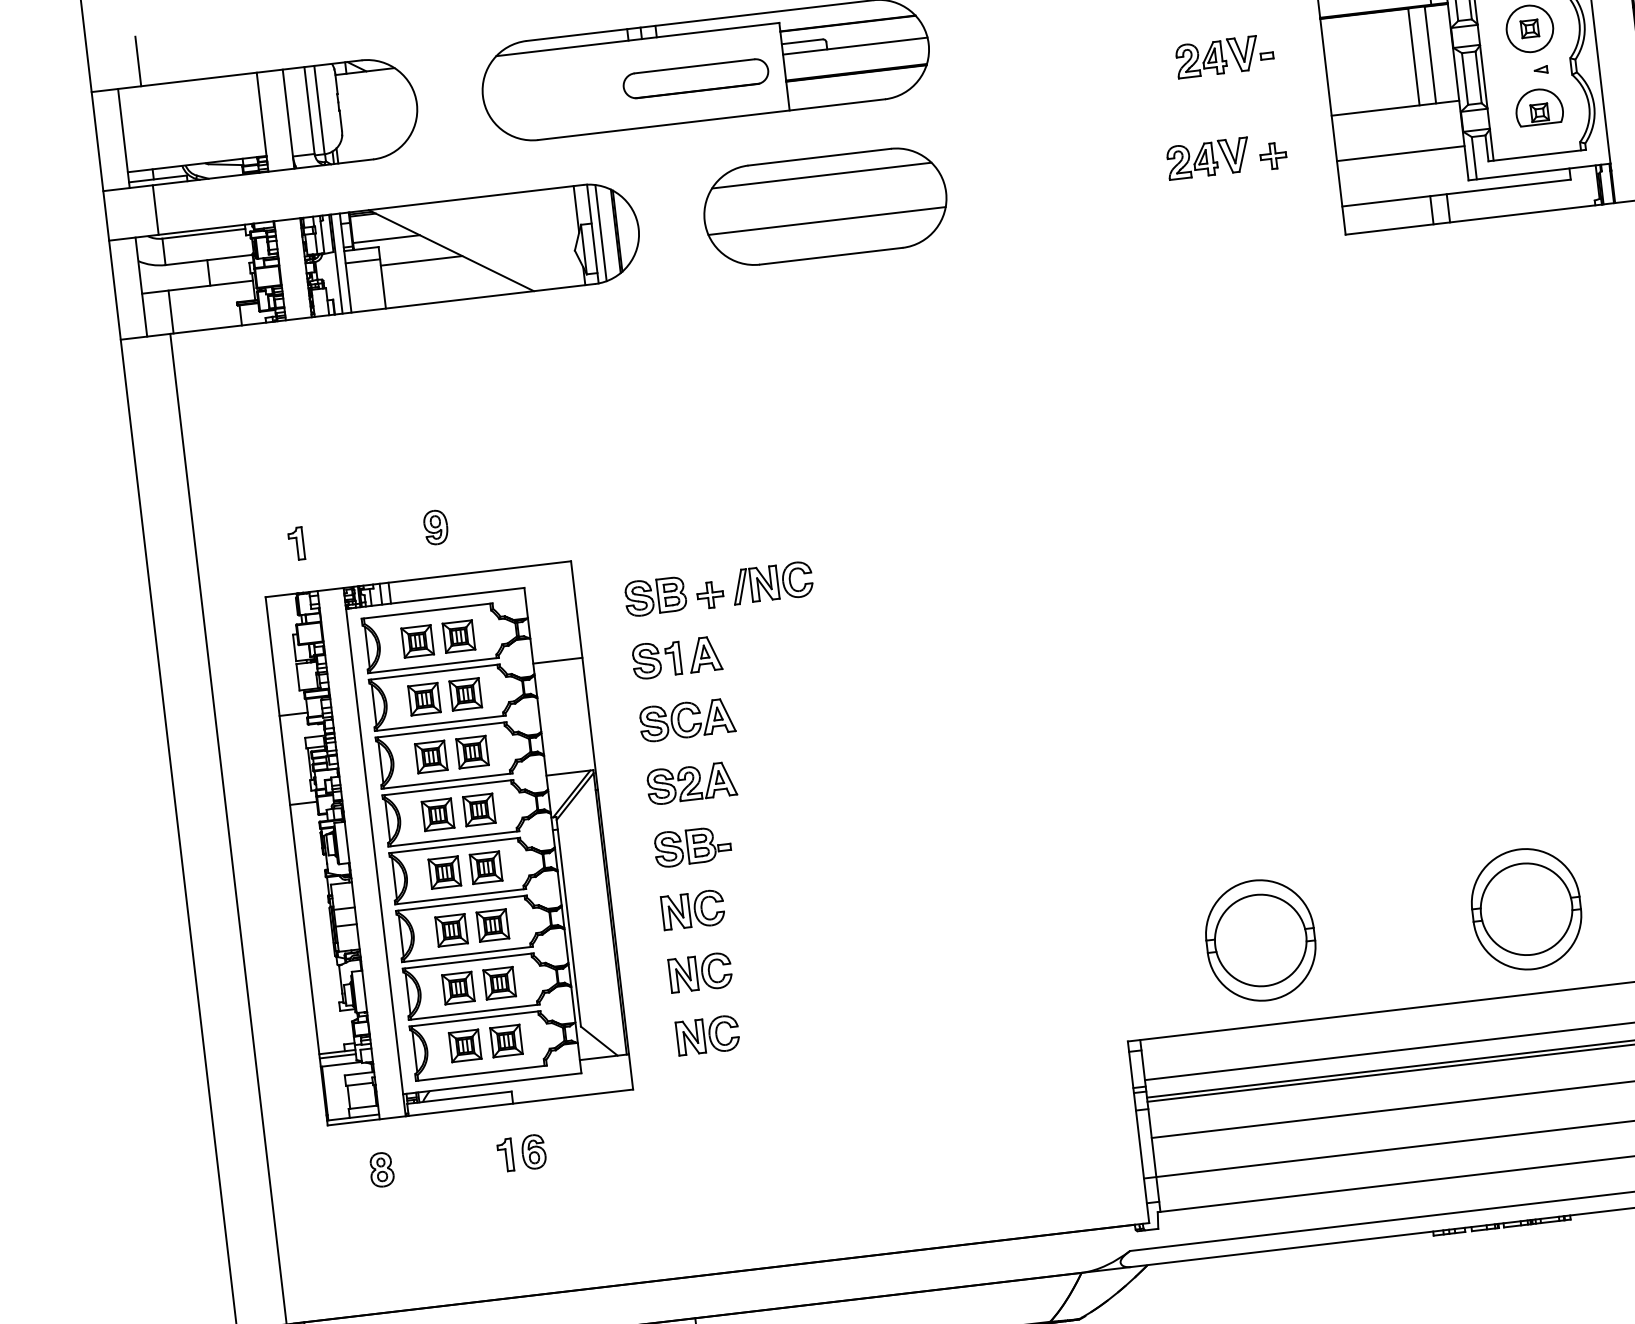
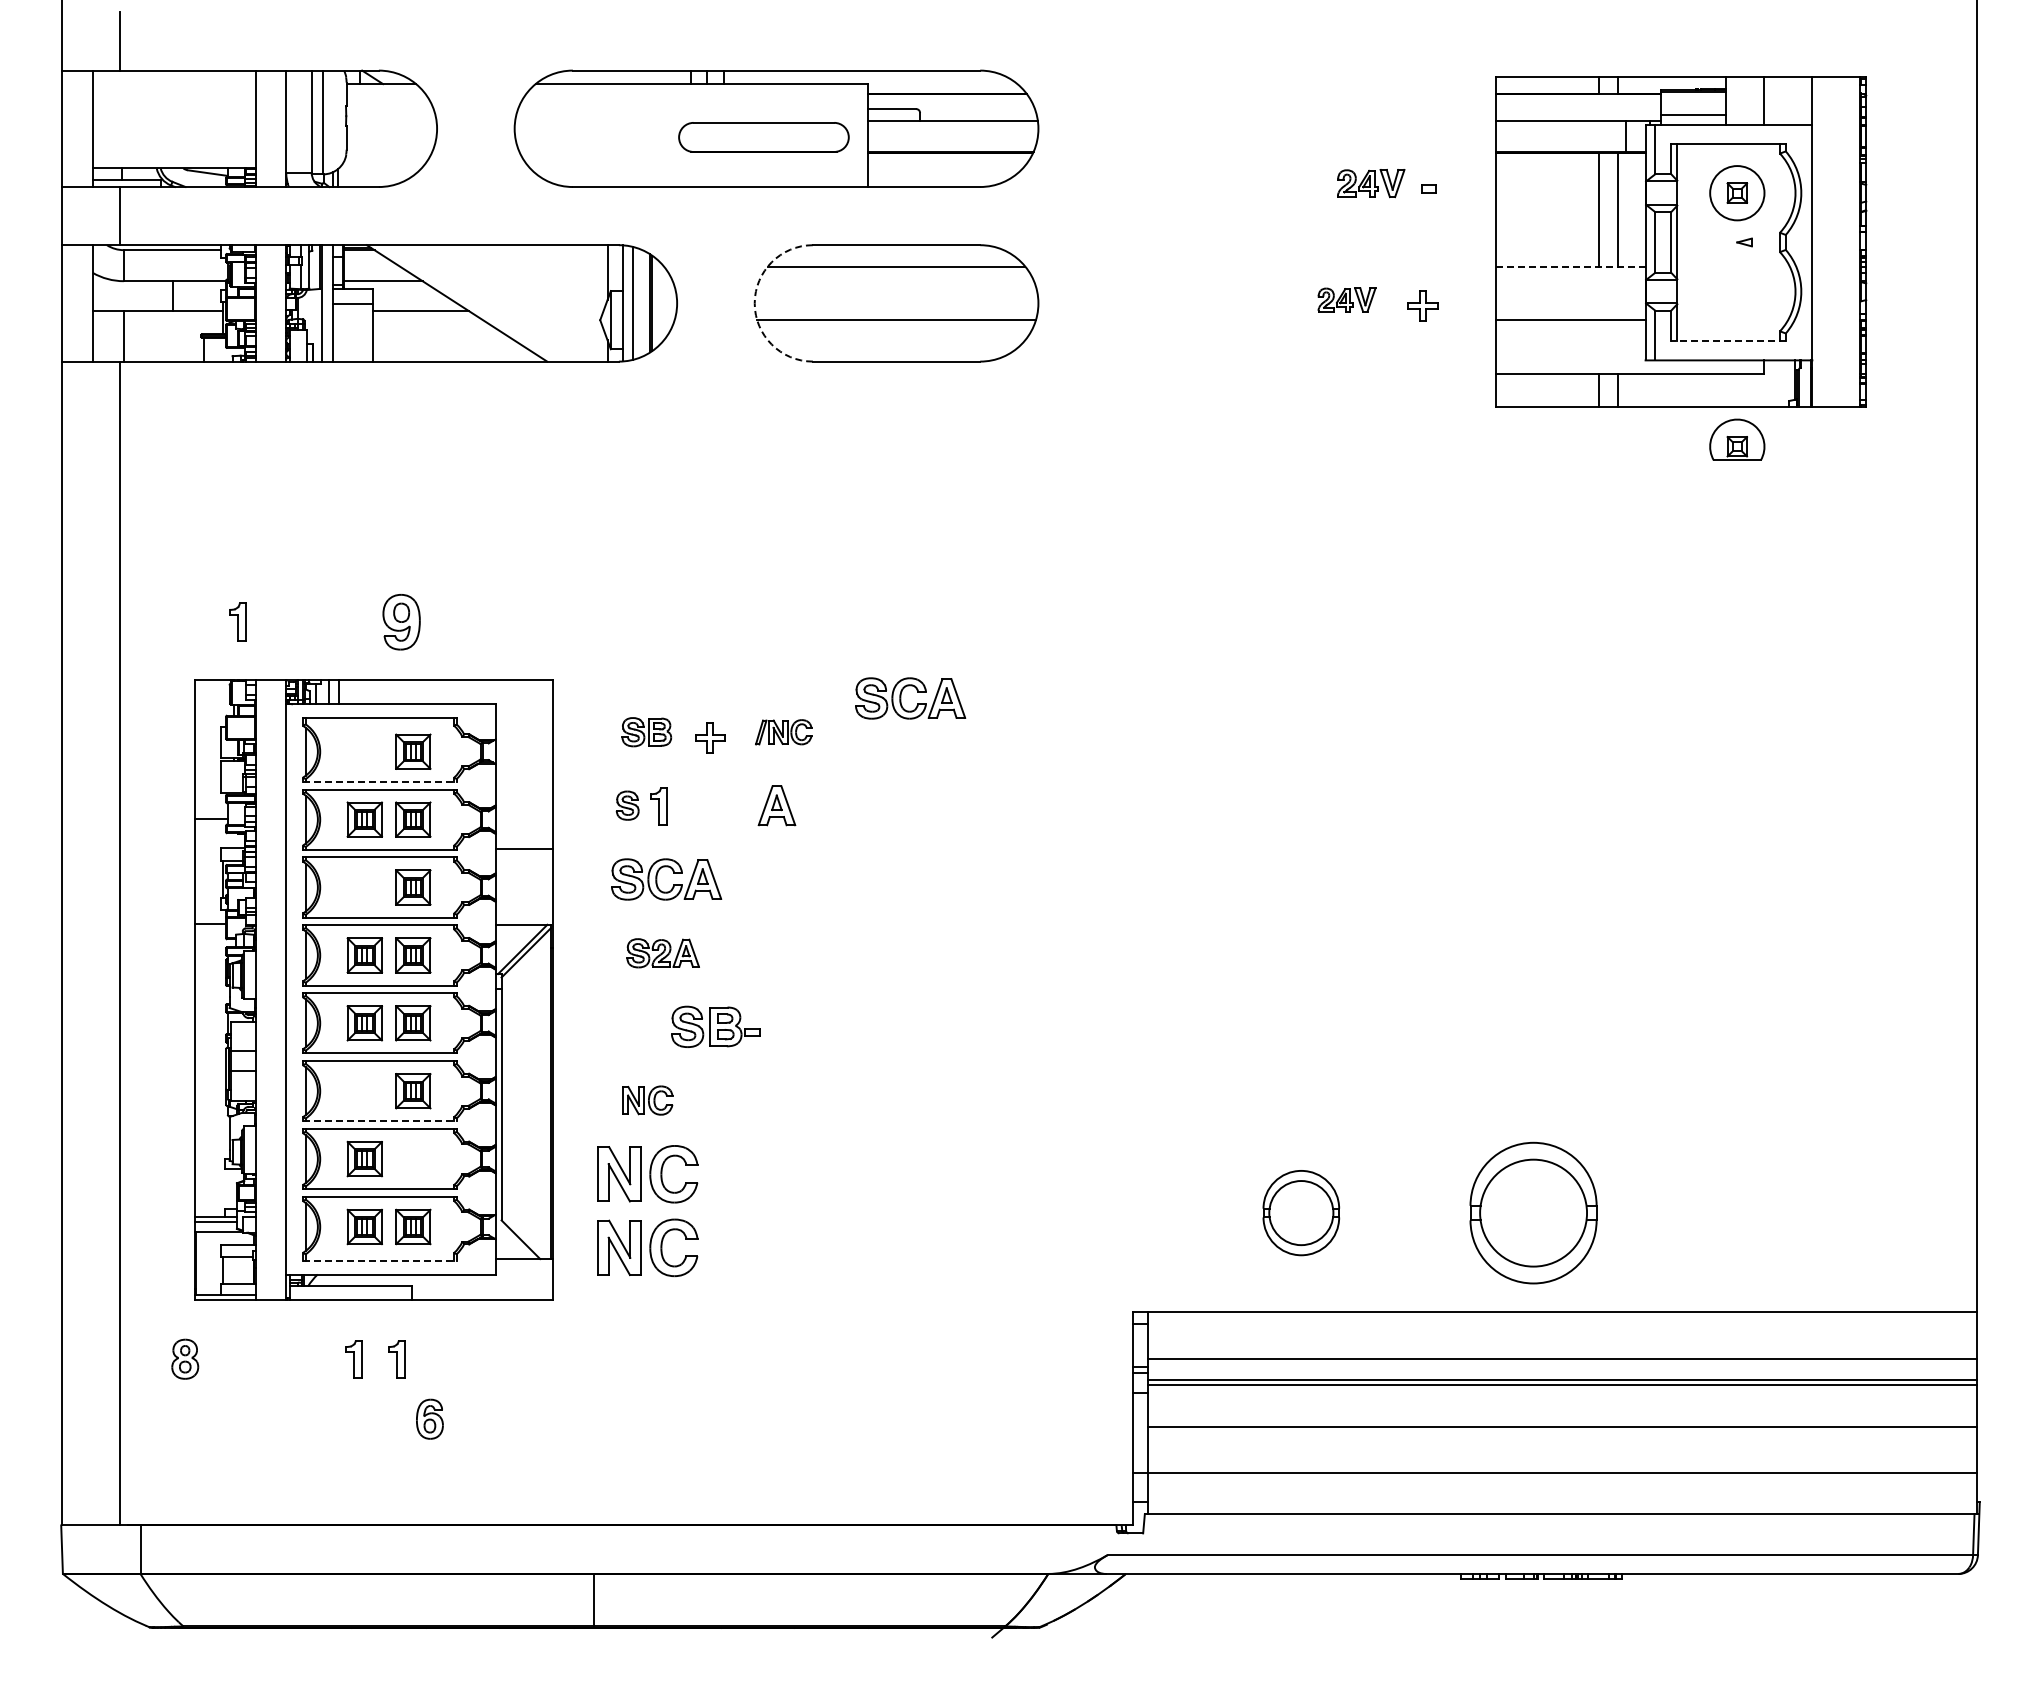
part: (1216, 57) -> (1370, 183), size x0.7
part: (1539, 106) -> (1737, 439), moved
line: (1395, 107) -> (1570, 266), solid -> dashed
line: (1537, 155) -> (1728, 341), solid -> dashed
part: (1207, 158) -> (1346, 299), size x0.6
arc: (704, 221) -> (754, 303), solid -> dashed
part: (435, 526) -> (401, 621), size x1.4
part: (883, 545) -> (917, 703), added
part: (772, 583) -> (783, 732), size x0.6
part: (655, 596) -> (646, 732), size x0.7
part: (417, 641) -> (364, 751), removed
part: (704, 654) -> (776, 805), moved
part: (646, 660) -> (627, 805), size x0.7
line: (557, 661) -> (524, 849), moved
line: (433, 665) -> (379, 781), solid -> dashed
part: (431, 757) -> (364, 887), removed
part: (692, 783) -> (663, 953), size x0.7
part: (692, 846) -> (715, 1026), moved
part: (1526, 908) -> (1533, 1212), moved
part: (693, 910) -> (647, 1100), size x0.7
part: (451, 930) -> (364, 1091), removed
part: (1260, 939) -> (1301, 1212), size x0.6
line: (467, 954) -> (379, 1121), solid -> dashed
part: (700, 972) -> (647, 1174), size x1.4
part: (499, 982) -> (413, 1158), removed
part: (707, 1035) -> (647, 1248), size x1.4
line: (481, 1072) -> (379, 1260), solid -> dashed
part: (533, 1151) -> (429, 1418), moved
part: (468, 1159) -> (353, 1359), added
part: (381, 1169) -> (185, 1358), moved

